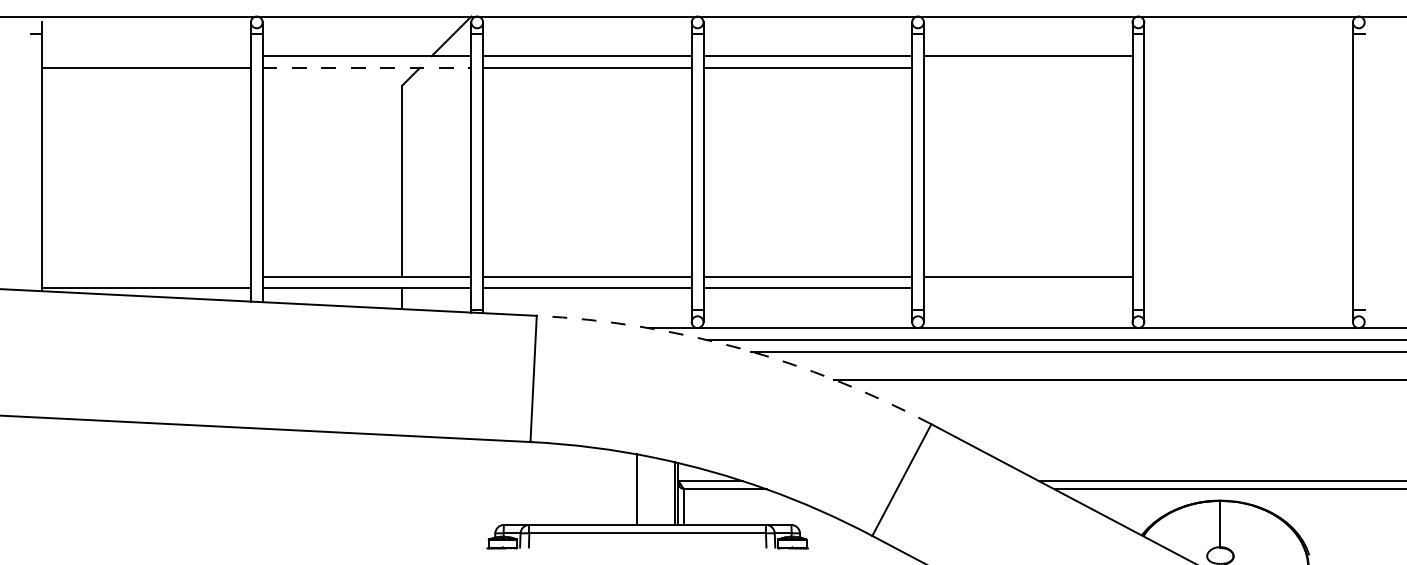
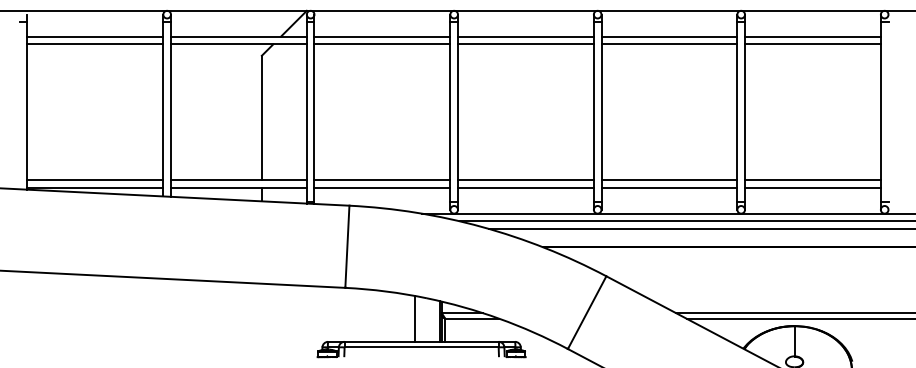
line: (146, 55) -> (95, 36), added
line: (1247, 55) -> (812, 36), added
line: (366, 68) -> (238, 44), dashed -> solid
line: (1028, 68) -> (669, 44), added
line: (1247, 68) -> (812, 44), added
line: (146, 277) -> (95, 180), added
line: (1247, 277) -> (812, 180), added
line: (1028, 287) -> (669, 187), added
line: (1247, 287) -> (812, 187), added
arc: (739, 347) -> (481, 226), dashed -> solid

